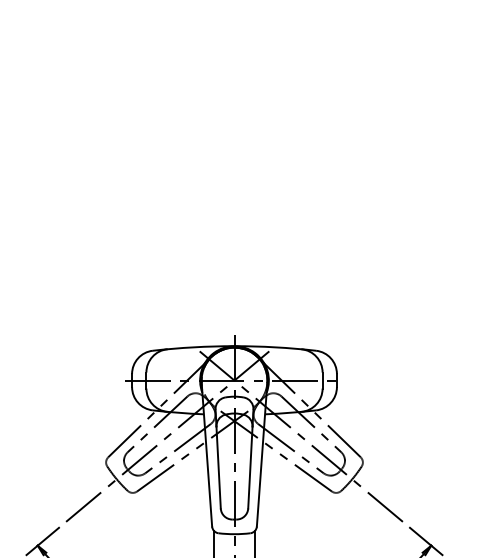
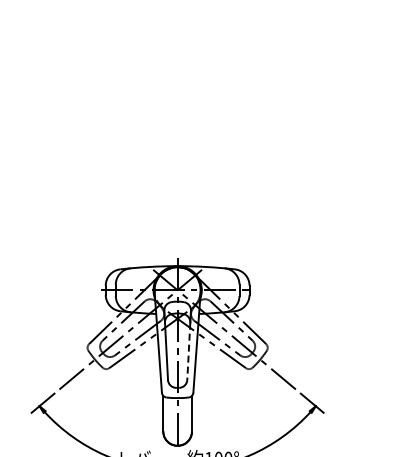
line: (249, 467) -> (188, 351), solid -> dashed

